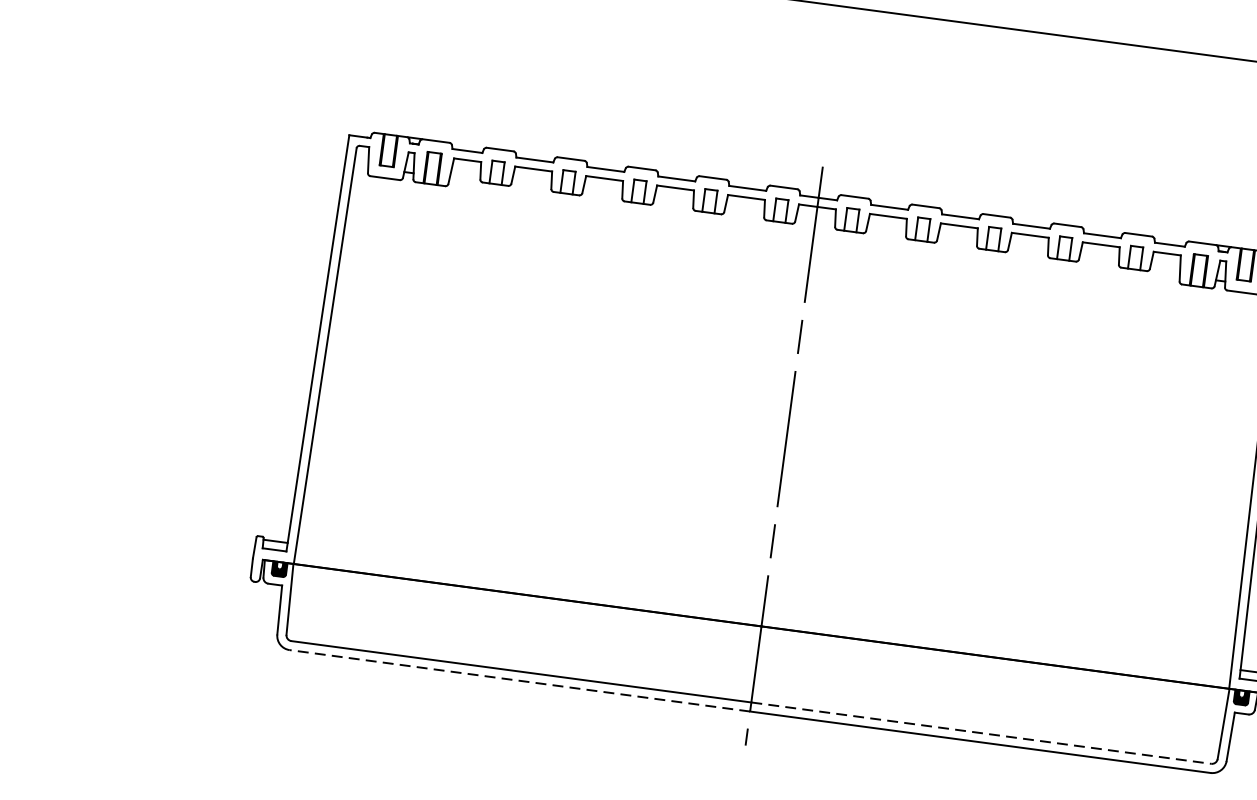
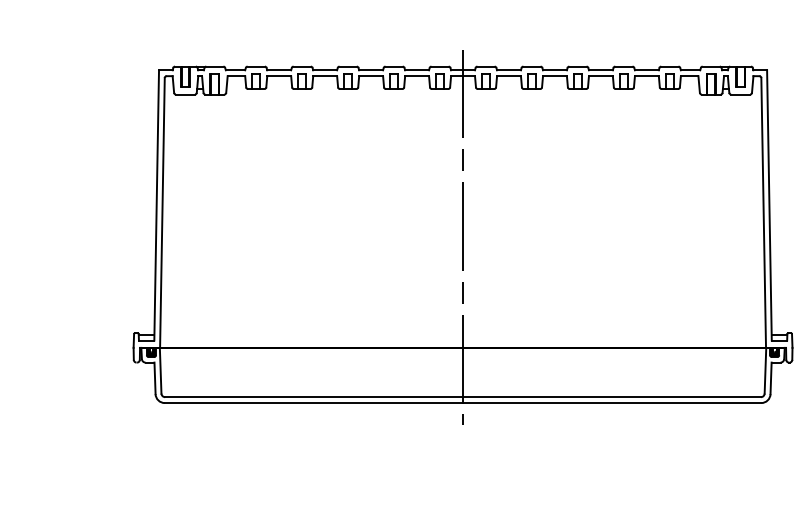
line: (519, 681) -> (313, 403), dashed -> solid
line: (981, 733) -> (612, 397), dashed -> solid

